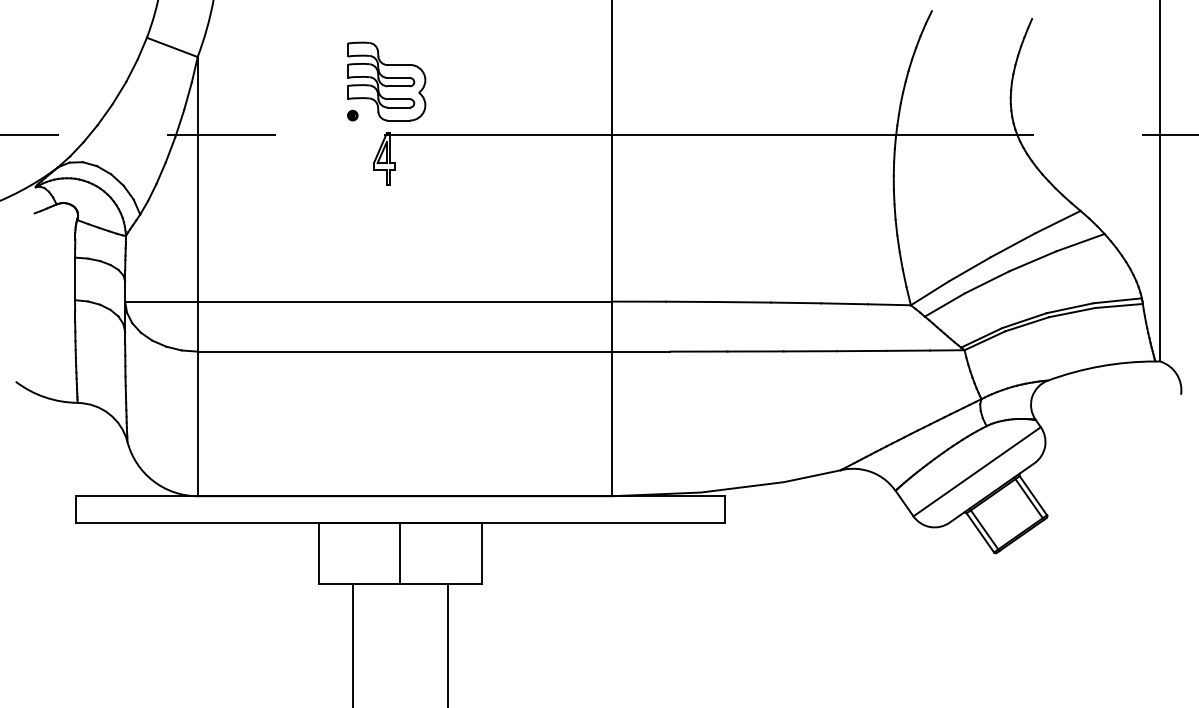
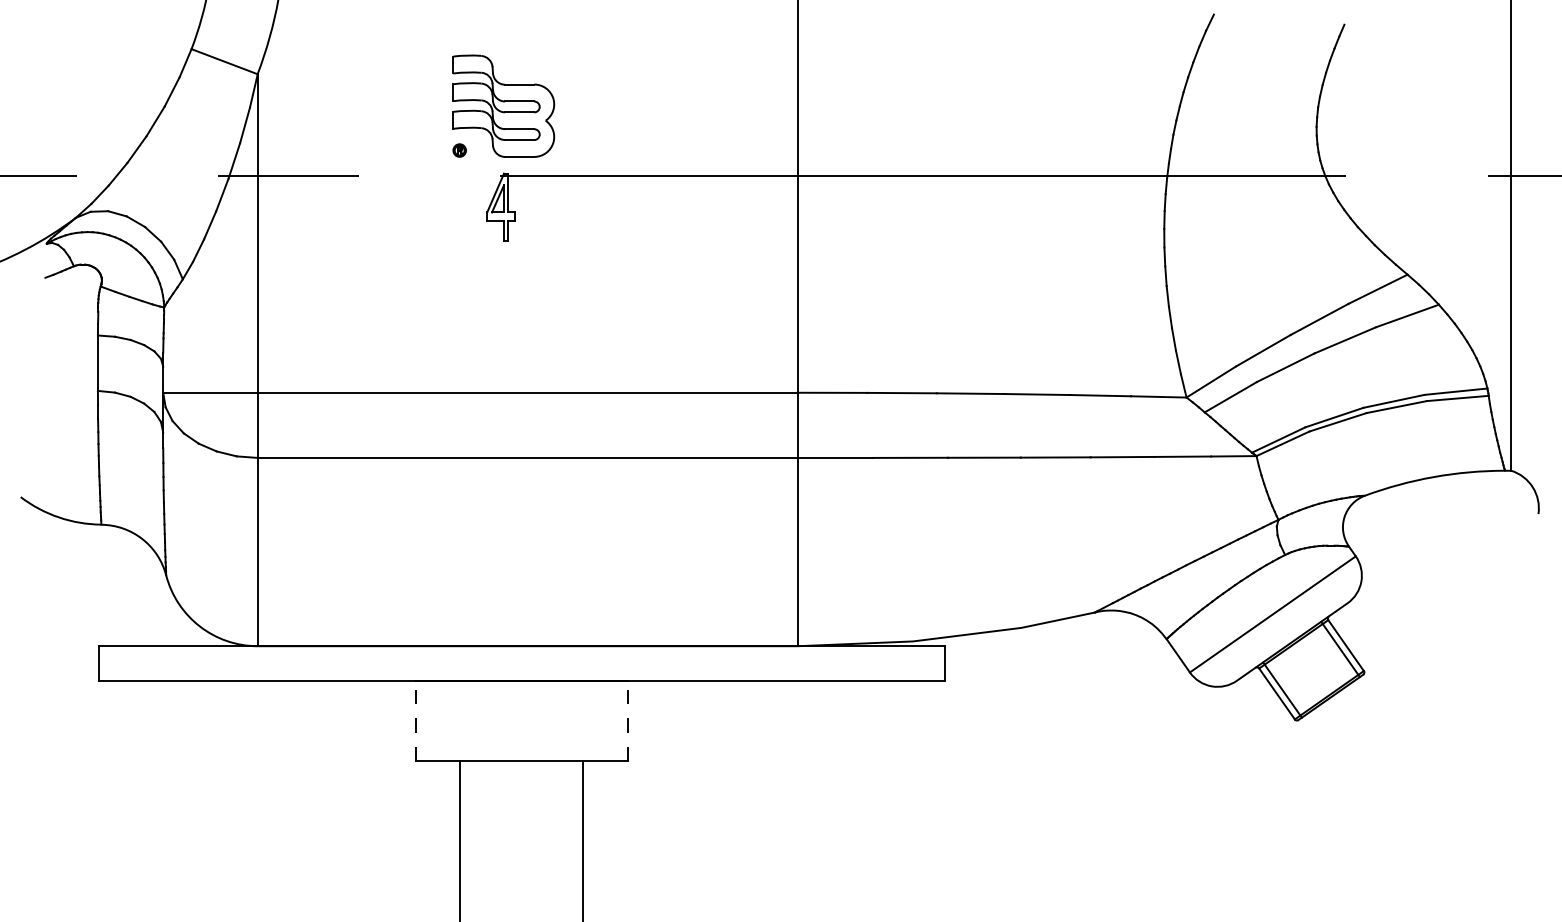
line: (400, 553) -> (521, 720), removed
line: (318, 554) -> (415, 721), solid -> dashed
line: (481, 554) -> (627, 721), solid -> dashed

